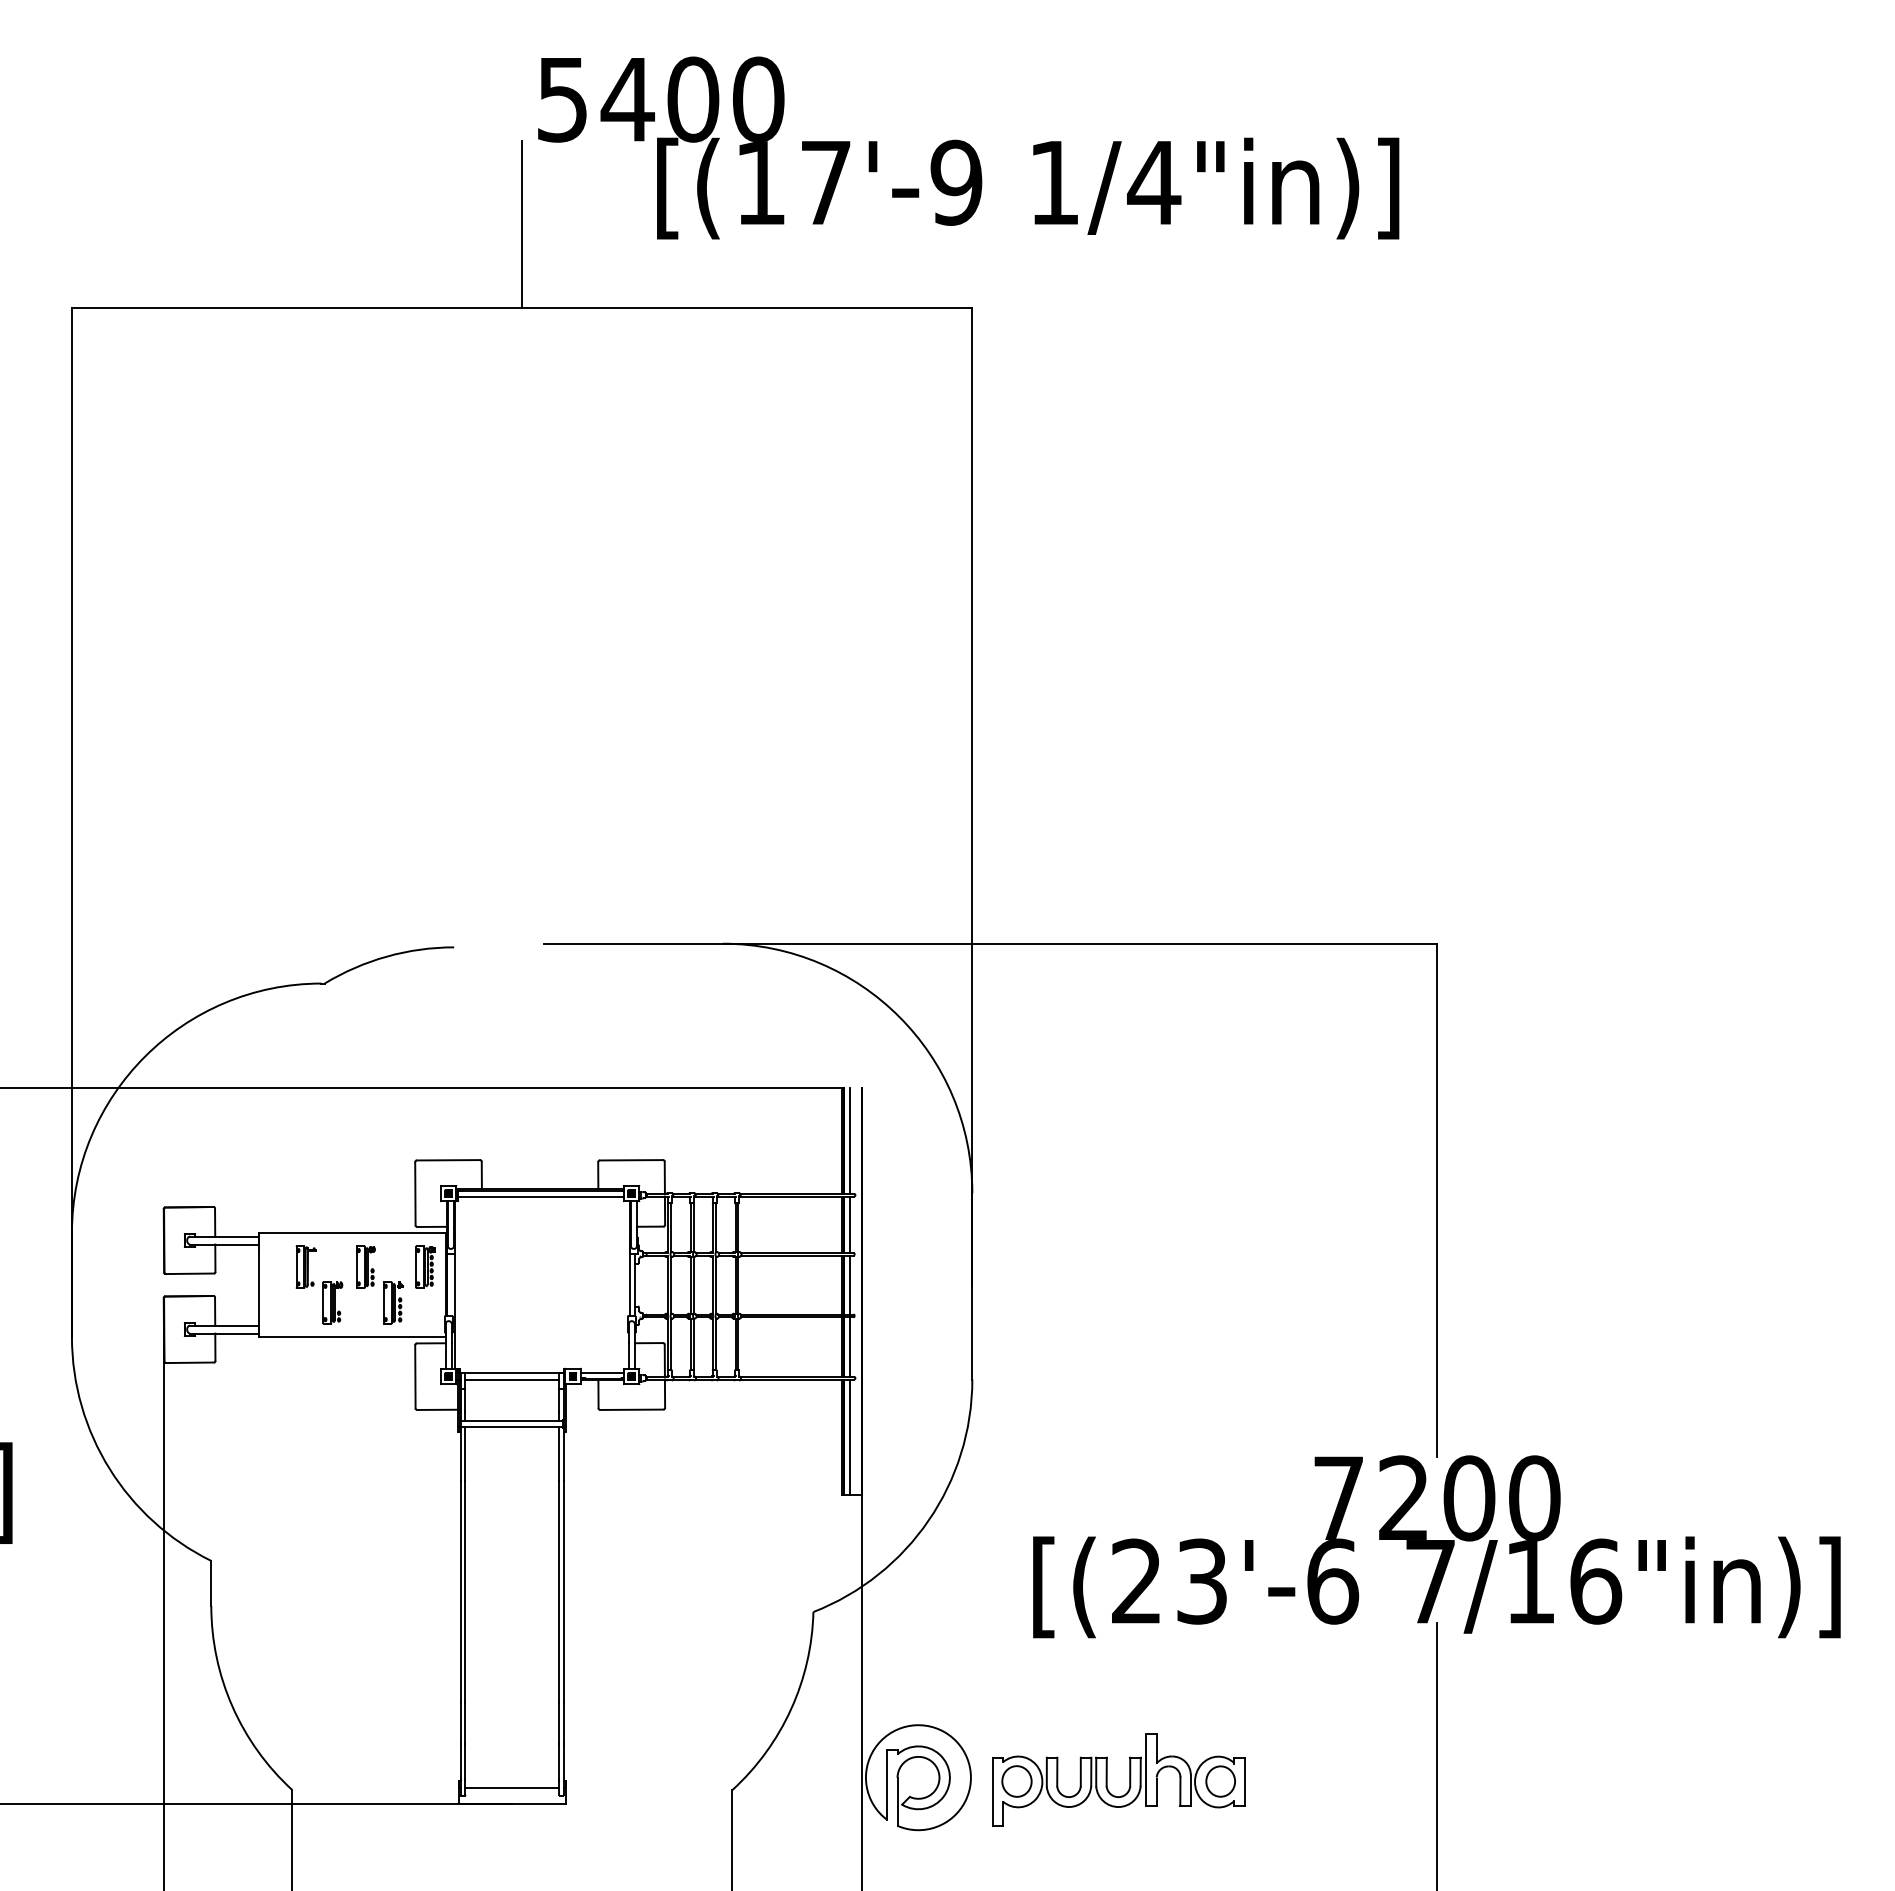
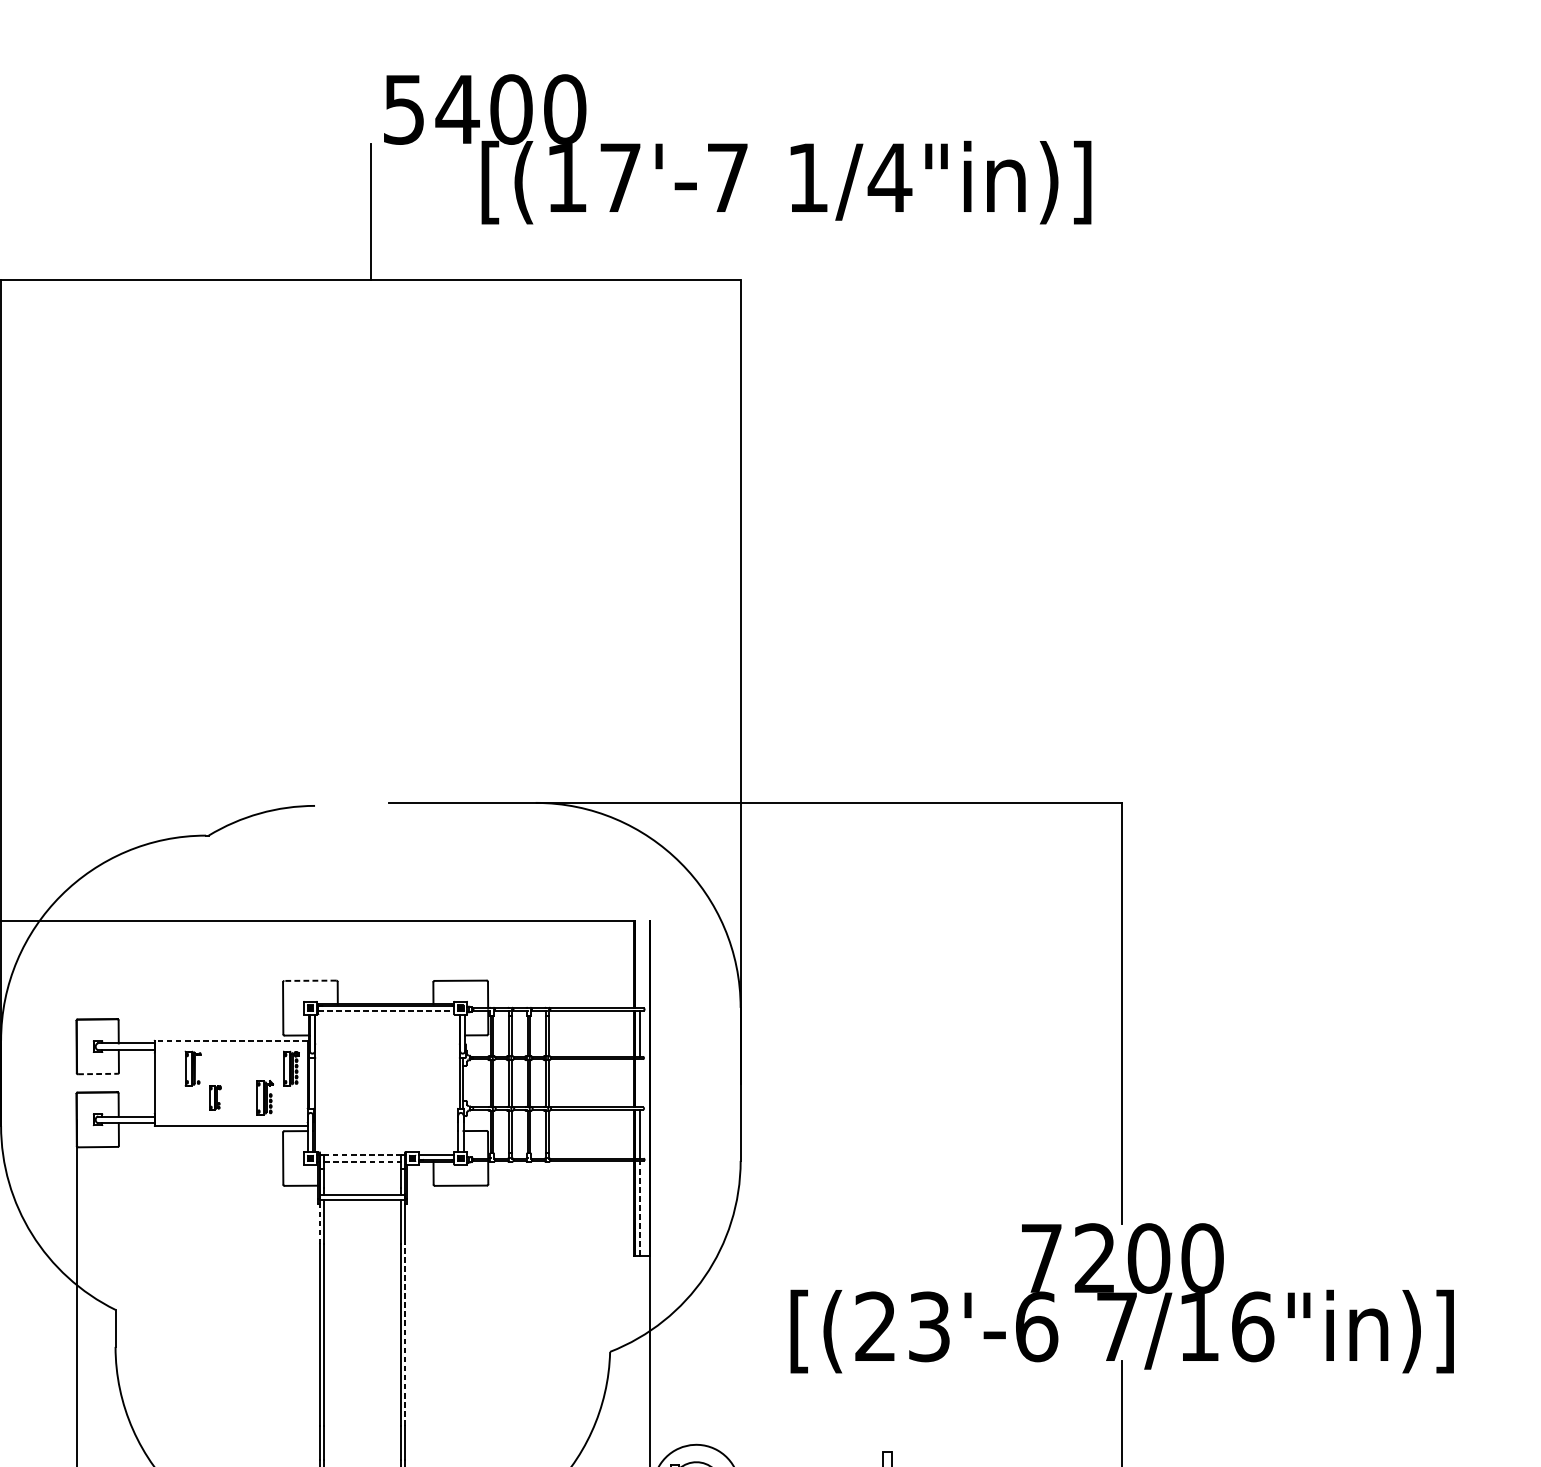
text: (956, 182) -> (727, 177), [(17'-9 -> [(17'-7
line: (849, 1140) -> (639, 964), removed
line: (448, 1160) -> (310, 980), solid -> dashed
line: (541, 1197) -> (386, 1011), solid -> dashed
line: (352, 1233) -> (231, 1040), solid -> dashed
part: (365, 1266) -> (242, 1068), removed
line: (190, 1273) -> (98, 1073), solid -> dashed
line: (849, 1284) -> (639, 1082), removed
part: (332, 1302) -> (215, 1097), size x0.7
line: (512, 1372) -> (362, 1155), solid -> dashed
line: (512, 1380) -> (362, 1161), solid -> dashed
line: (849, 1437) -> (639, 1208), solid -> dashed
line: (460, 1454) -> (320, 1222), solid -> dashed
line: (563, 1591) -> (404, 1334), solid -> dashed

